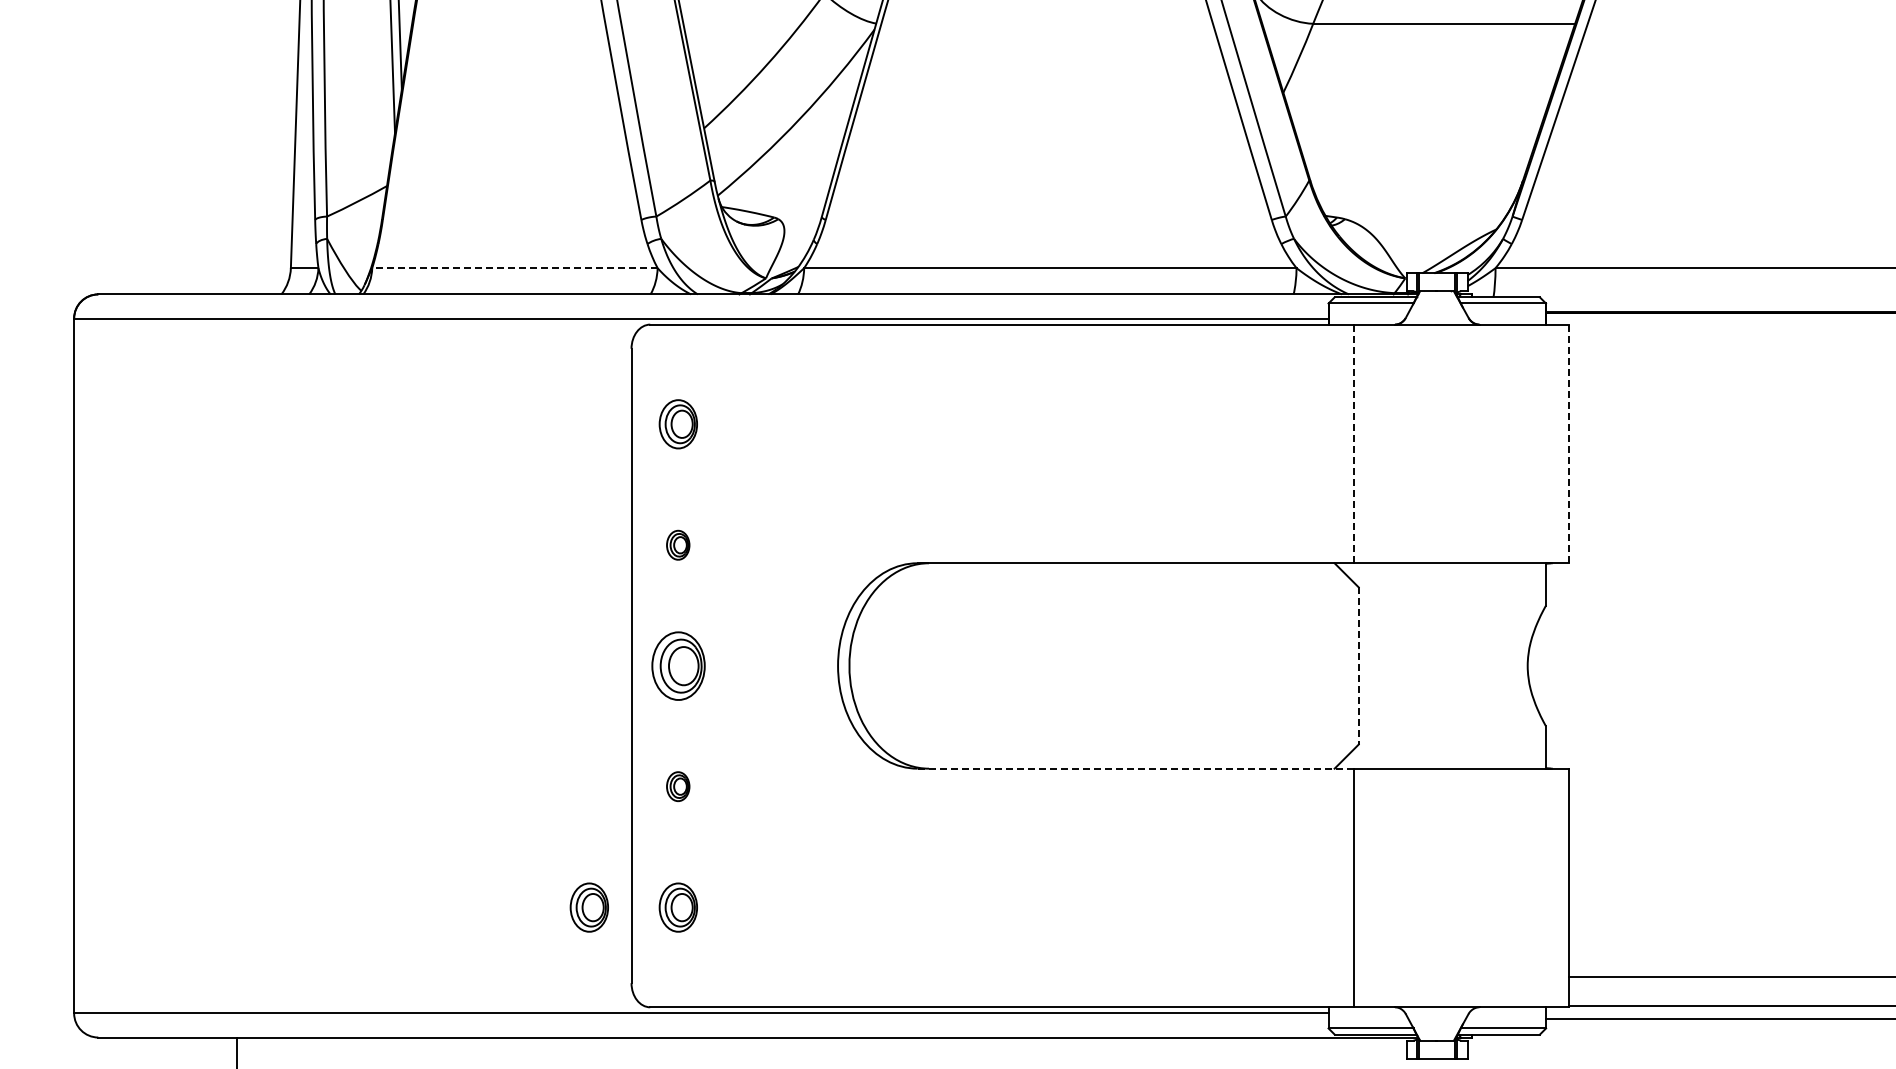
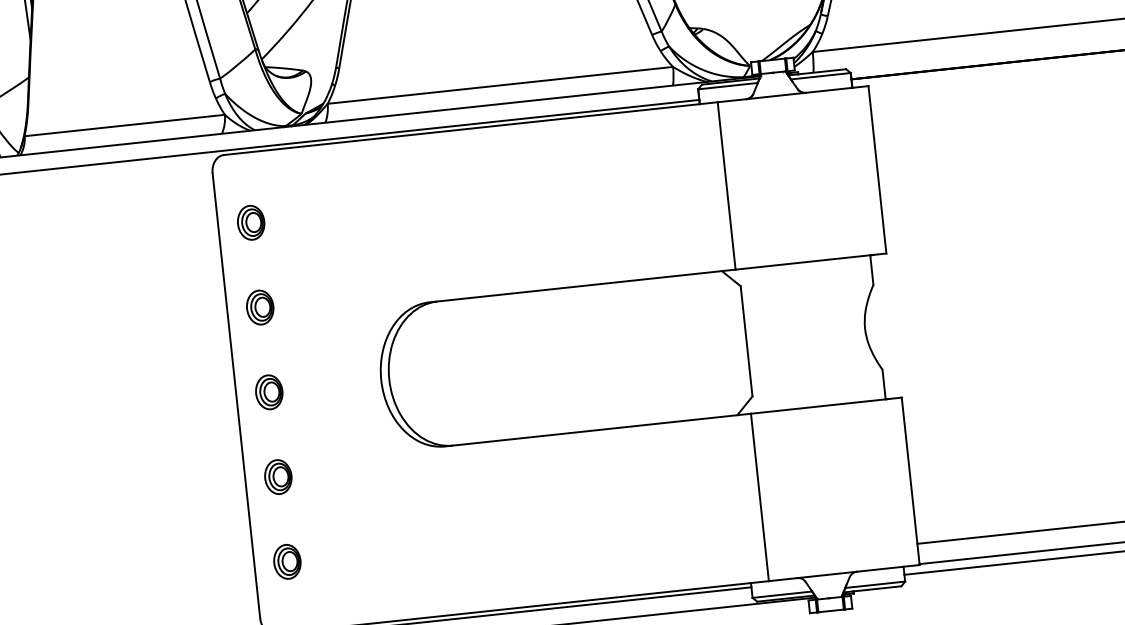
line: (514, 268) -> (124, 125), dashed -> solid
line: (1354, 443) -> (726, 185), dashed -> solid
line: (1569, 443) -> (877, 169), dashed -> solid
part: (677, 545) -> (259, 307), size x1.67
part: (677, 665) -> (268, 392), size x0.71
line: (1358, 665) -> (746, 341), dashed -> solid
line: (1135, 768) -> (597, 430), dashed -> solid
part: (677, 786) -> (277, 476), size x1.67
part: (588, 907) -> (224, 568), removed

